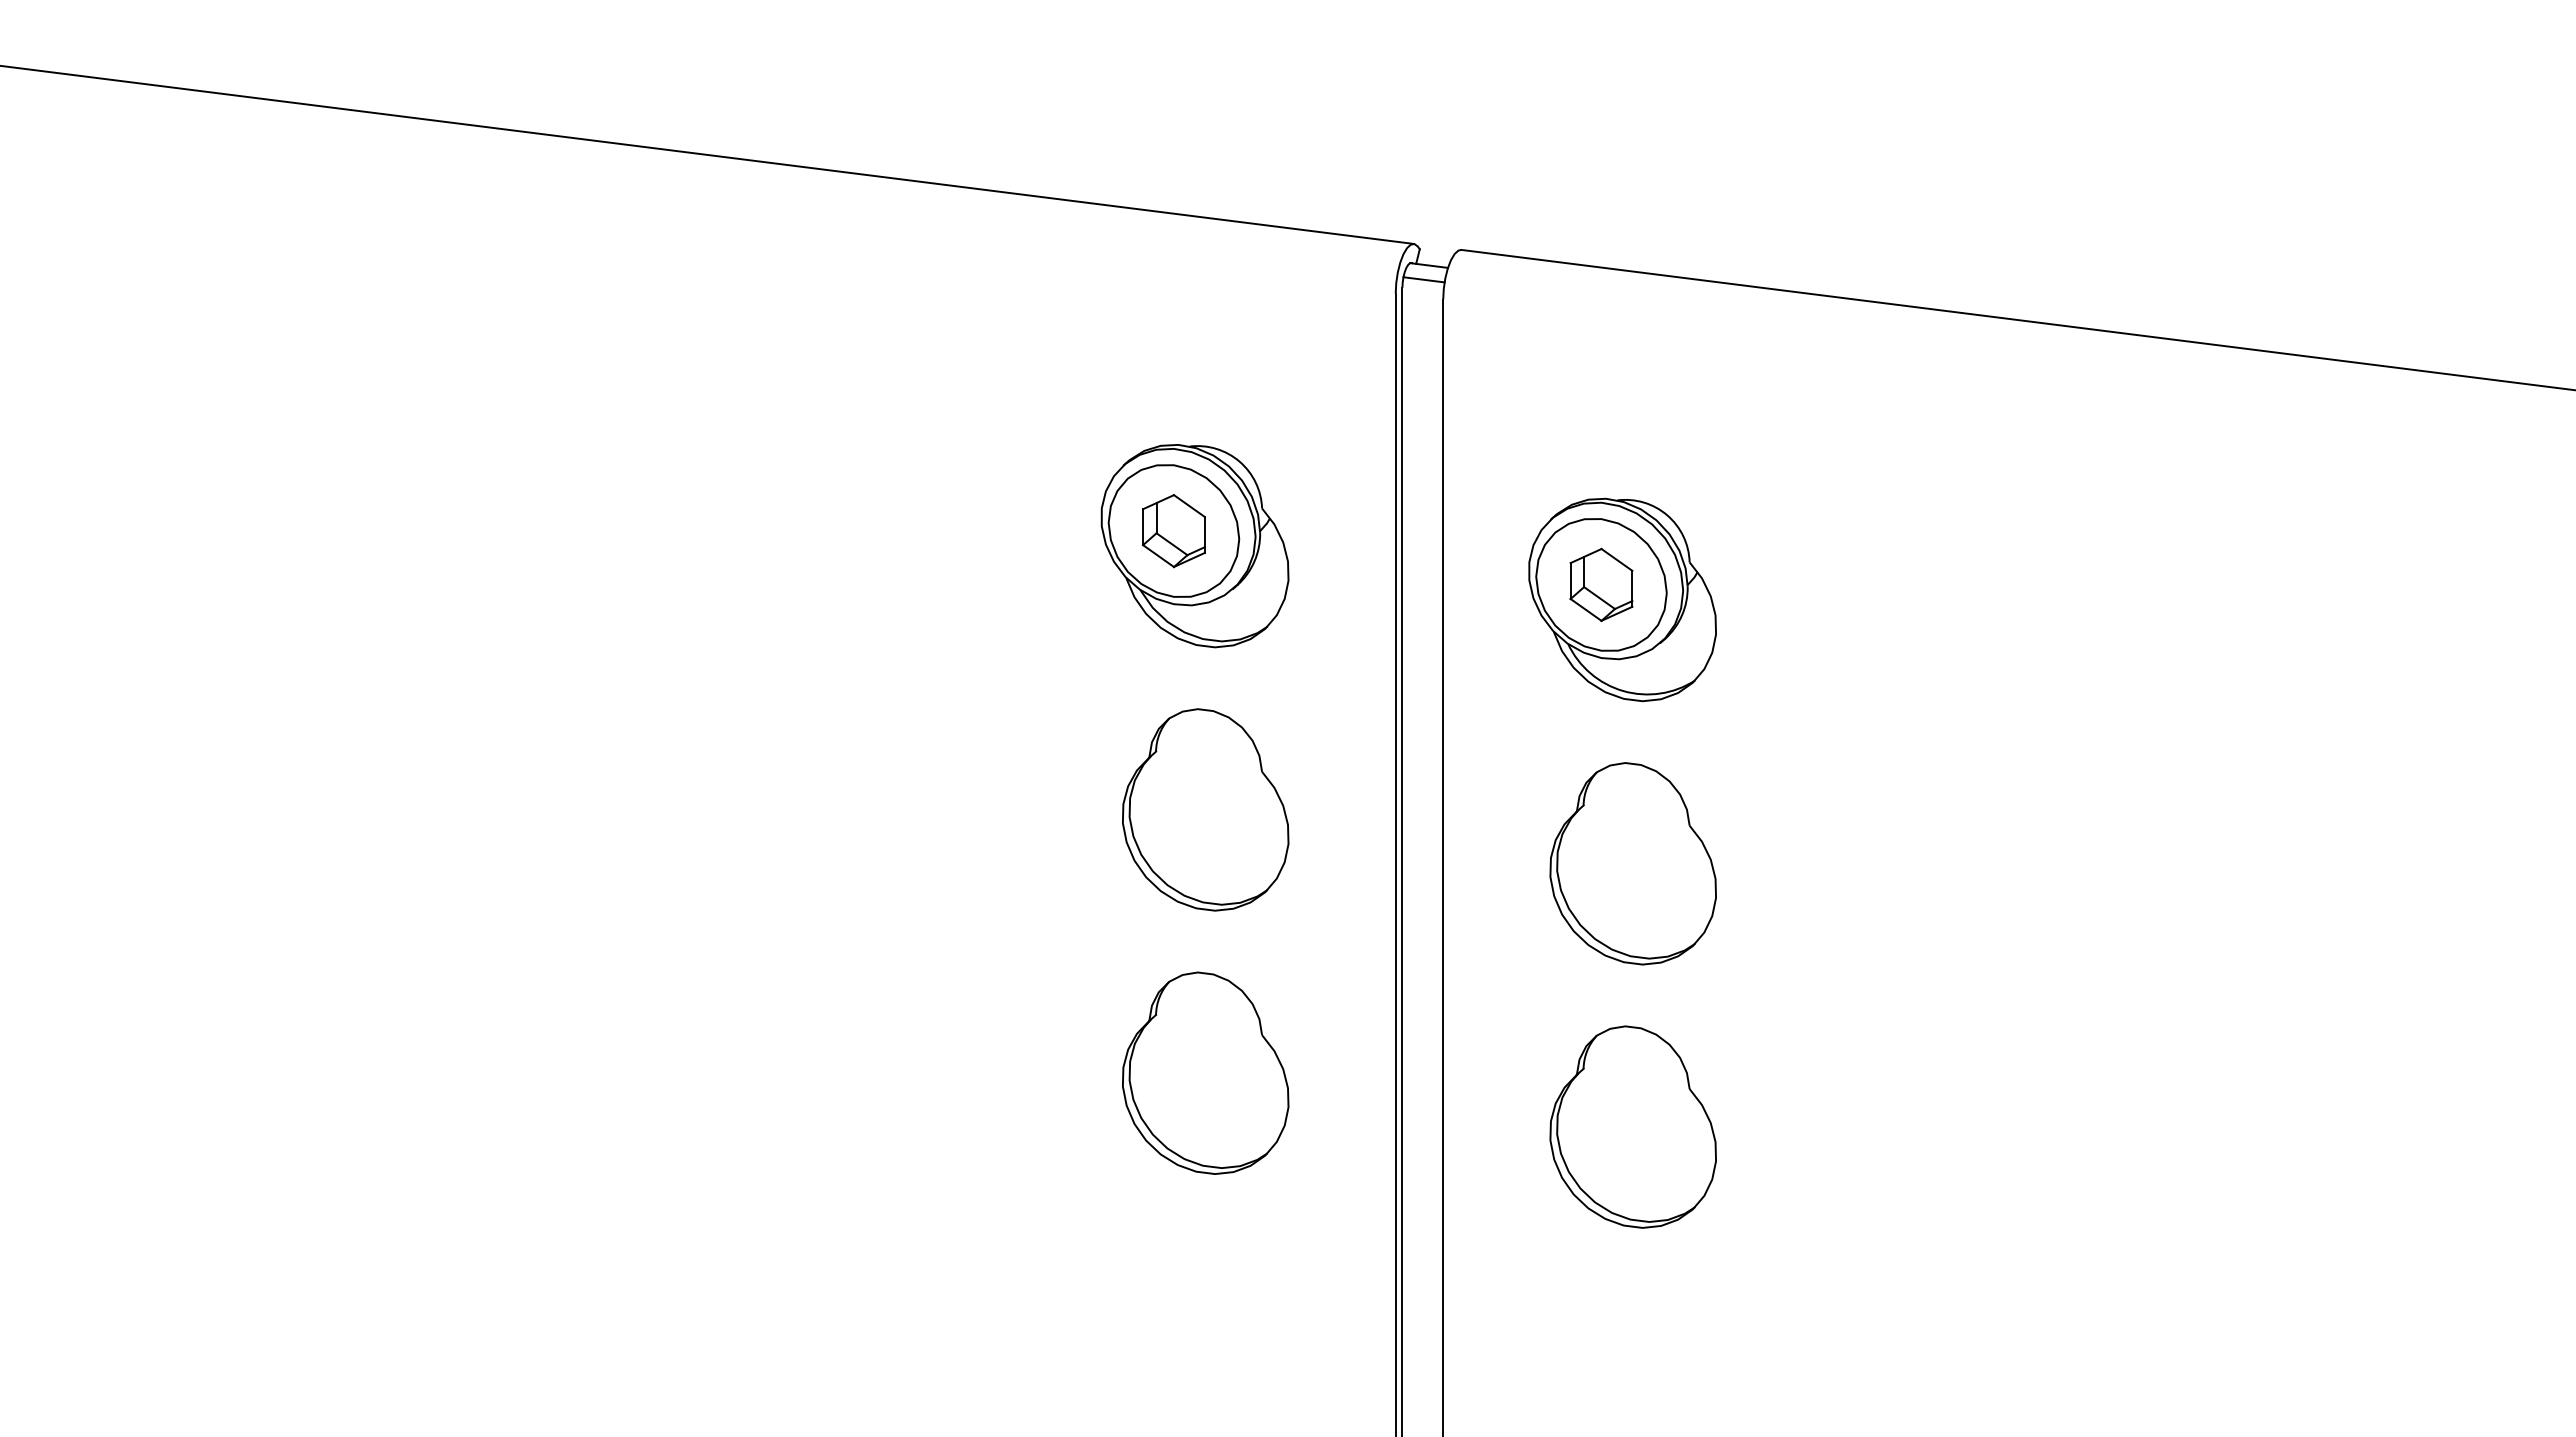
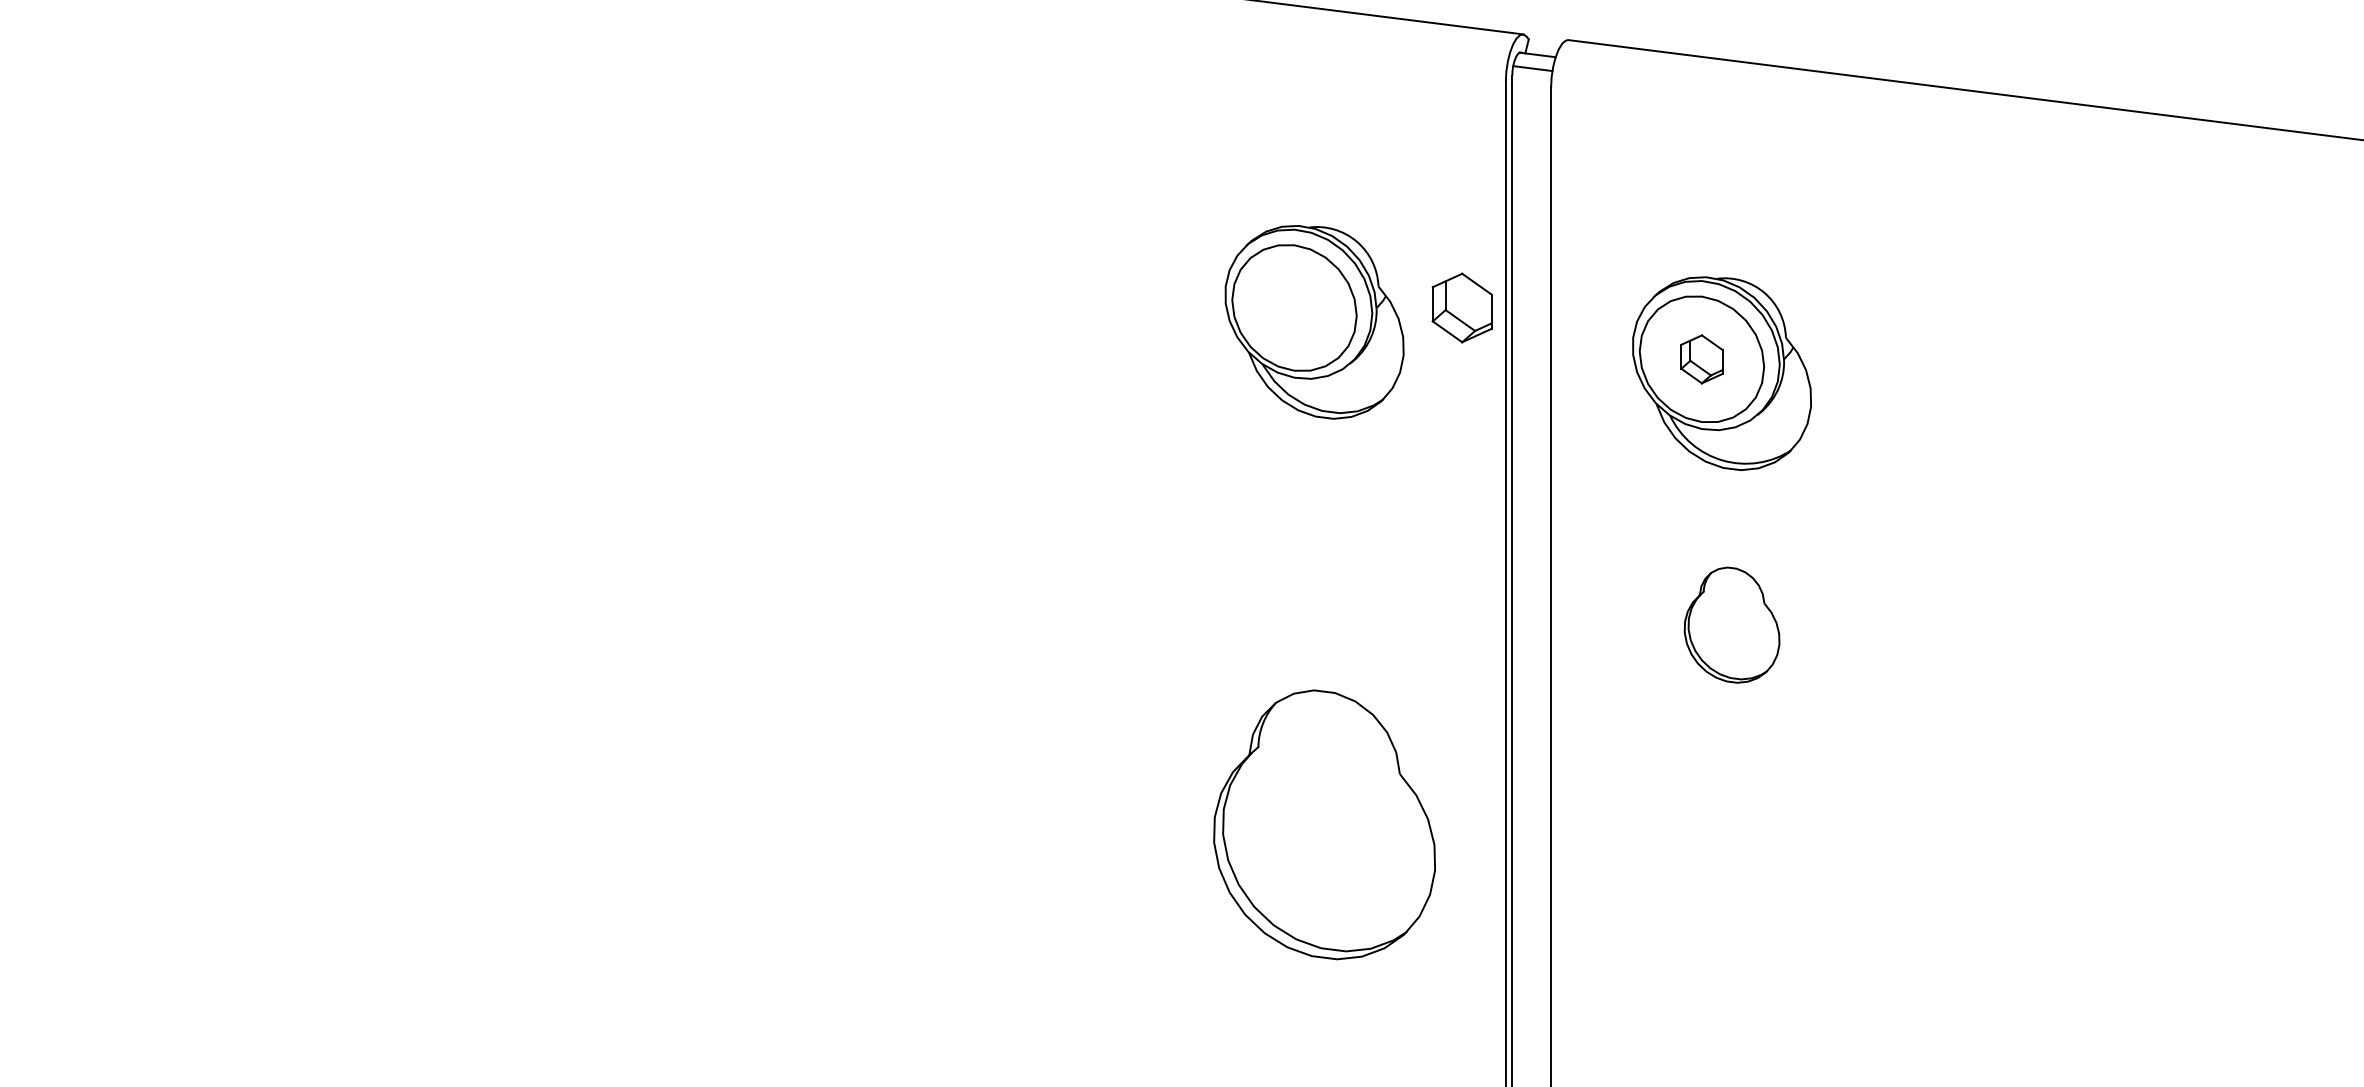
part: (1173, 531) -> (1461, 308), moved
part: (1601, 584) -> (1701, 358), size x0.7
part: (1205, 809) -> (1324, 573), removed
part: (1632, 863) -> (1731, 624), size x0.6
part: (1205, 1072) -> (1324, 824), size x1.4
part: (1632, 1126) -> (1731, 875), removed

